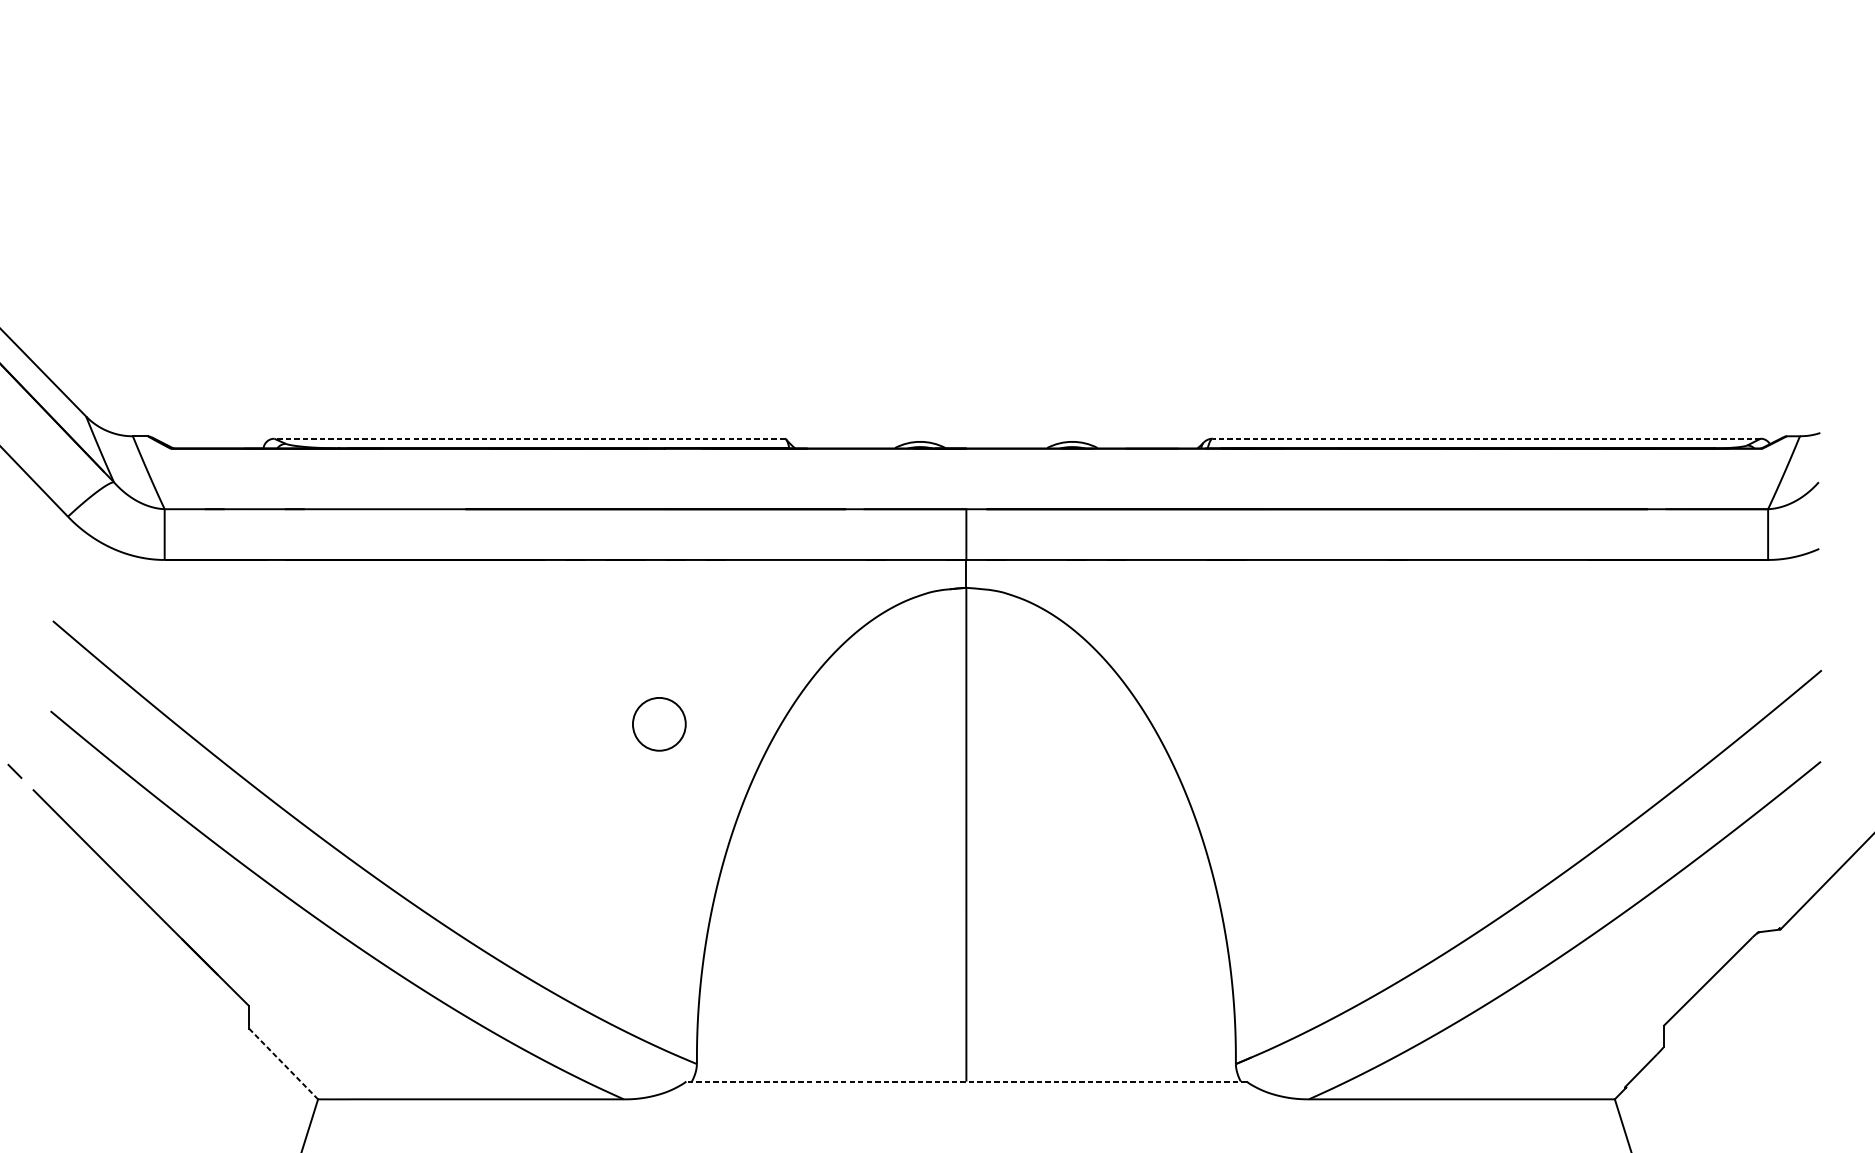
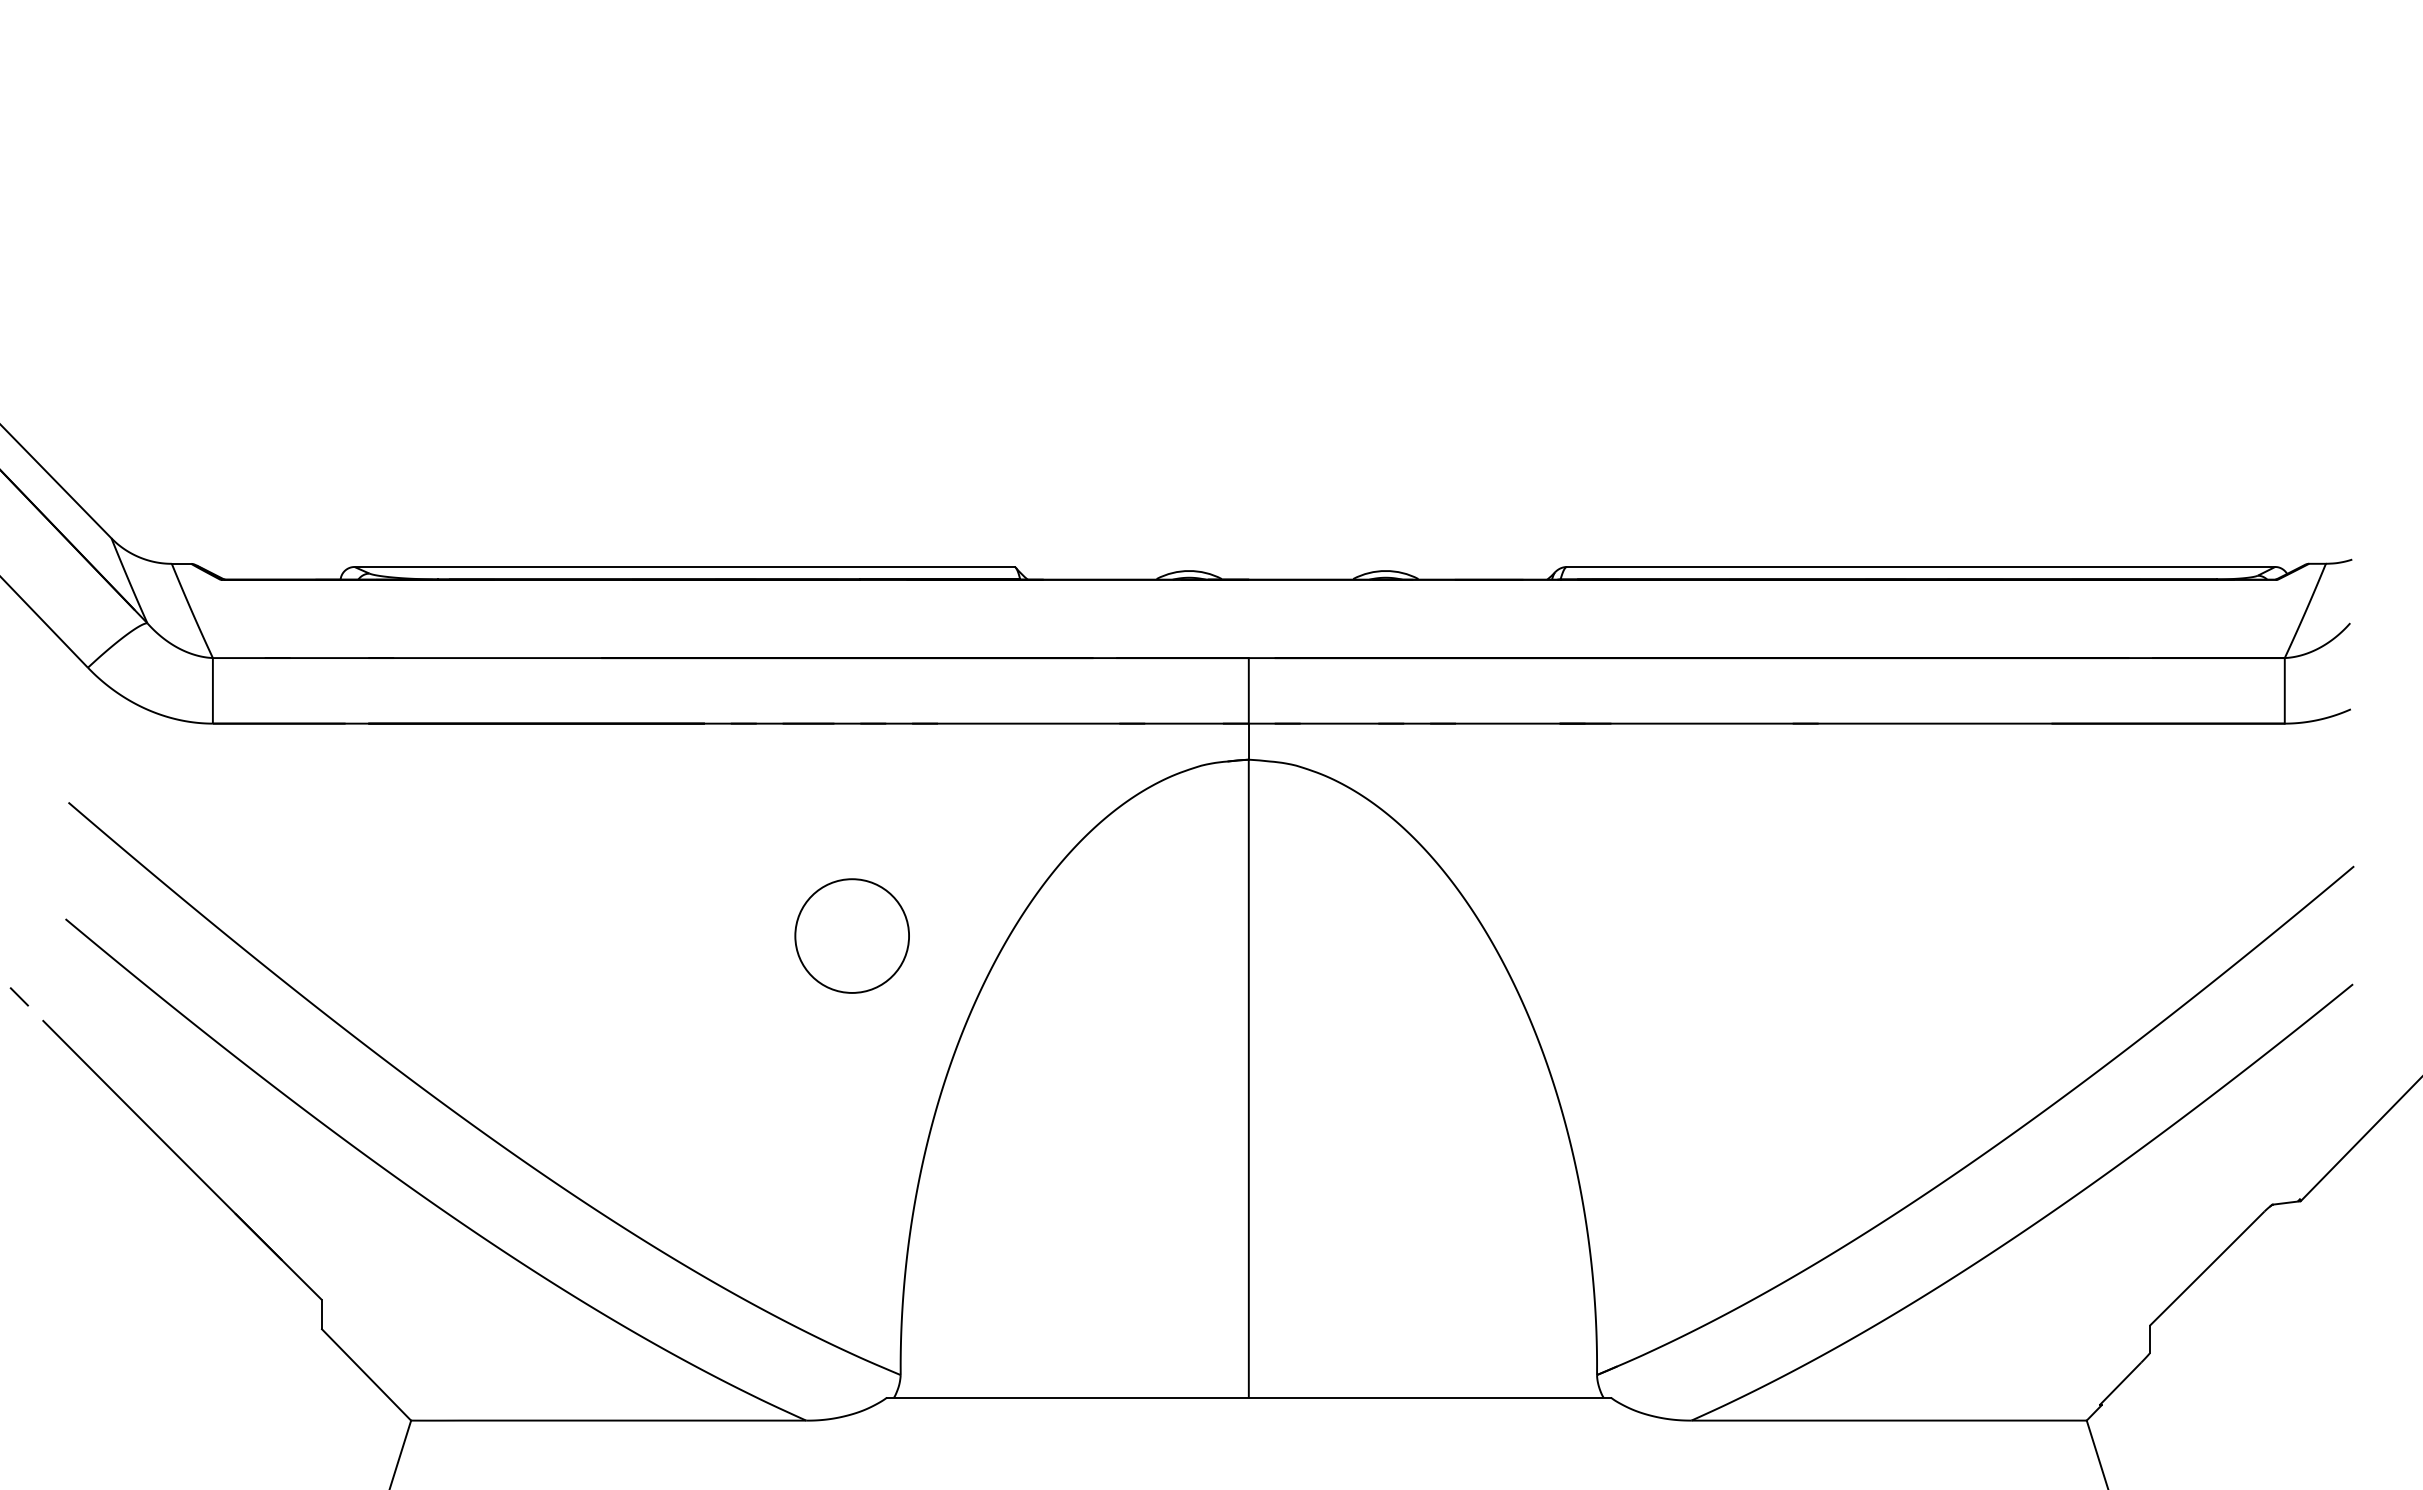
line: (529, 439) -> (684, 567), dashed -> solid
line: (1486, 439) -> (1920, 567), dashed -> solid
circle: (658, 723) -> (851, 935), size x1.67
line: (283, 1063) -> (366, 1374), dashed -> solid
line: (966, 1081) -> (1248, 1397), dashed -> solid

